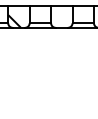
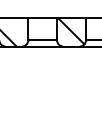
hatch: (61, 16) -> (71, 31), added

